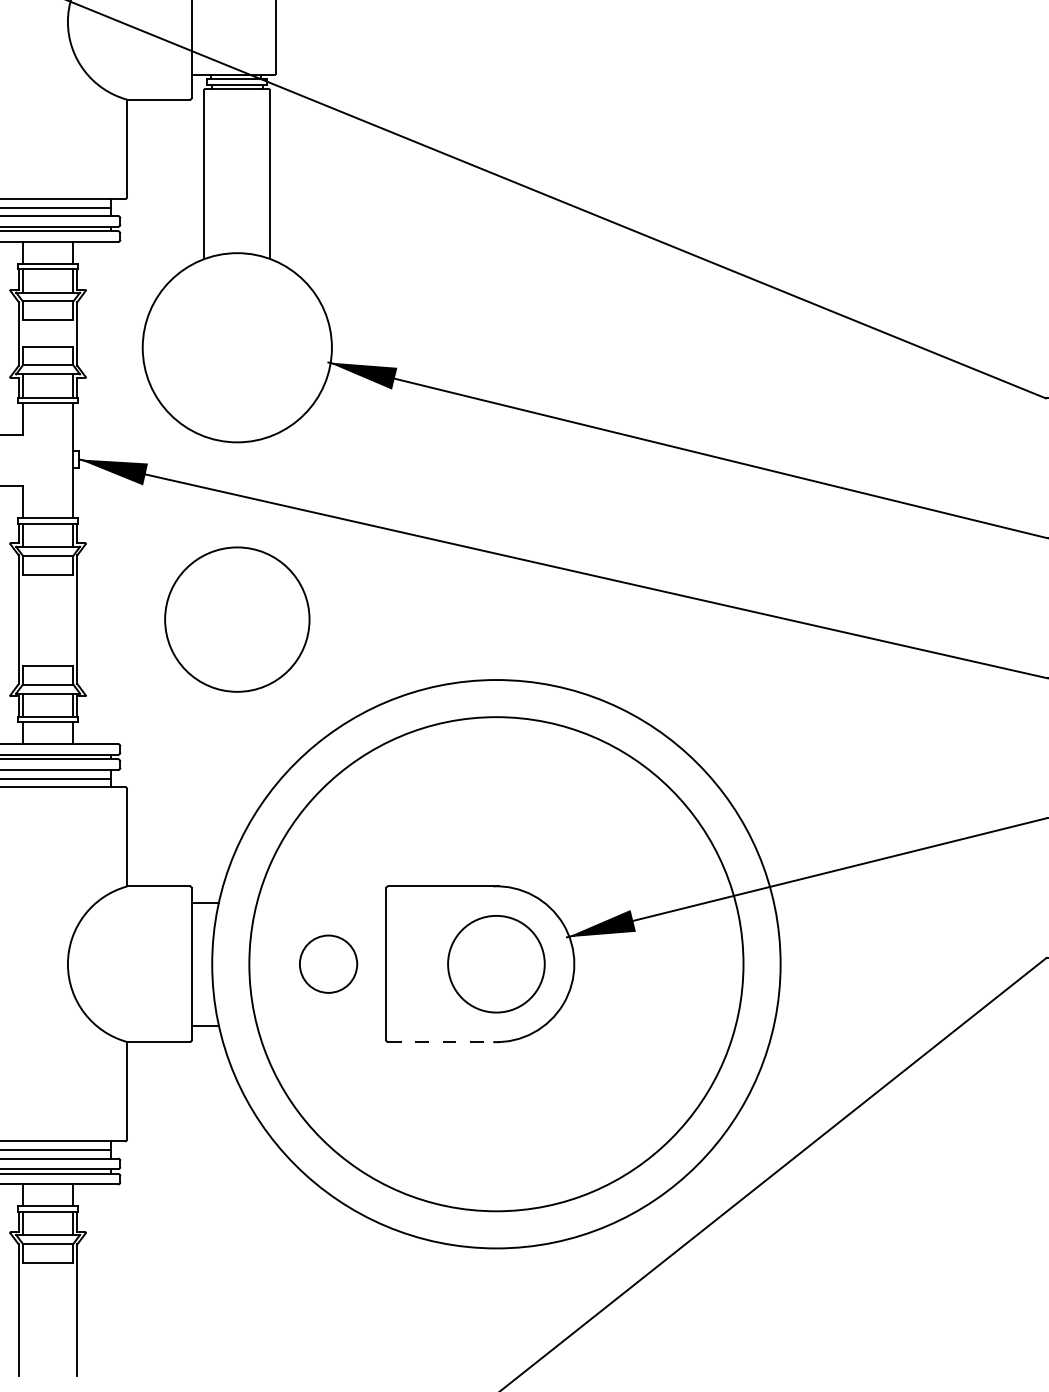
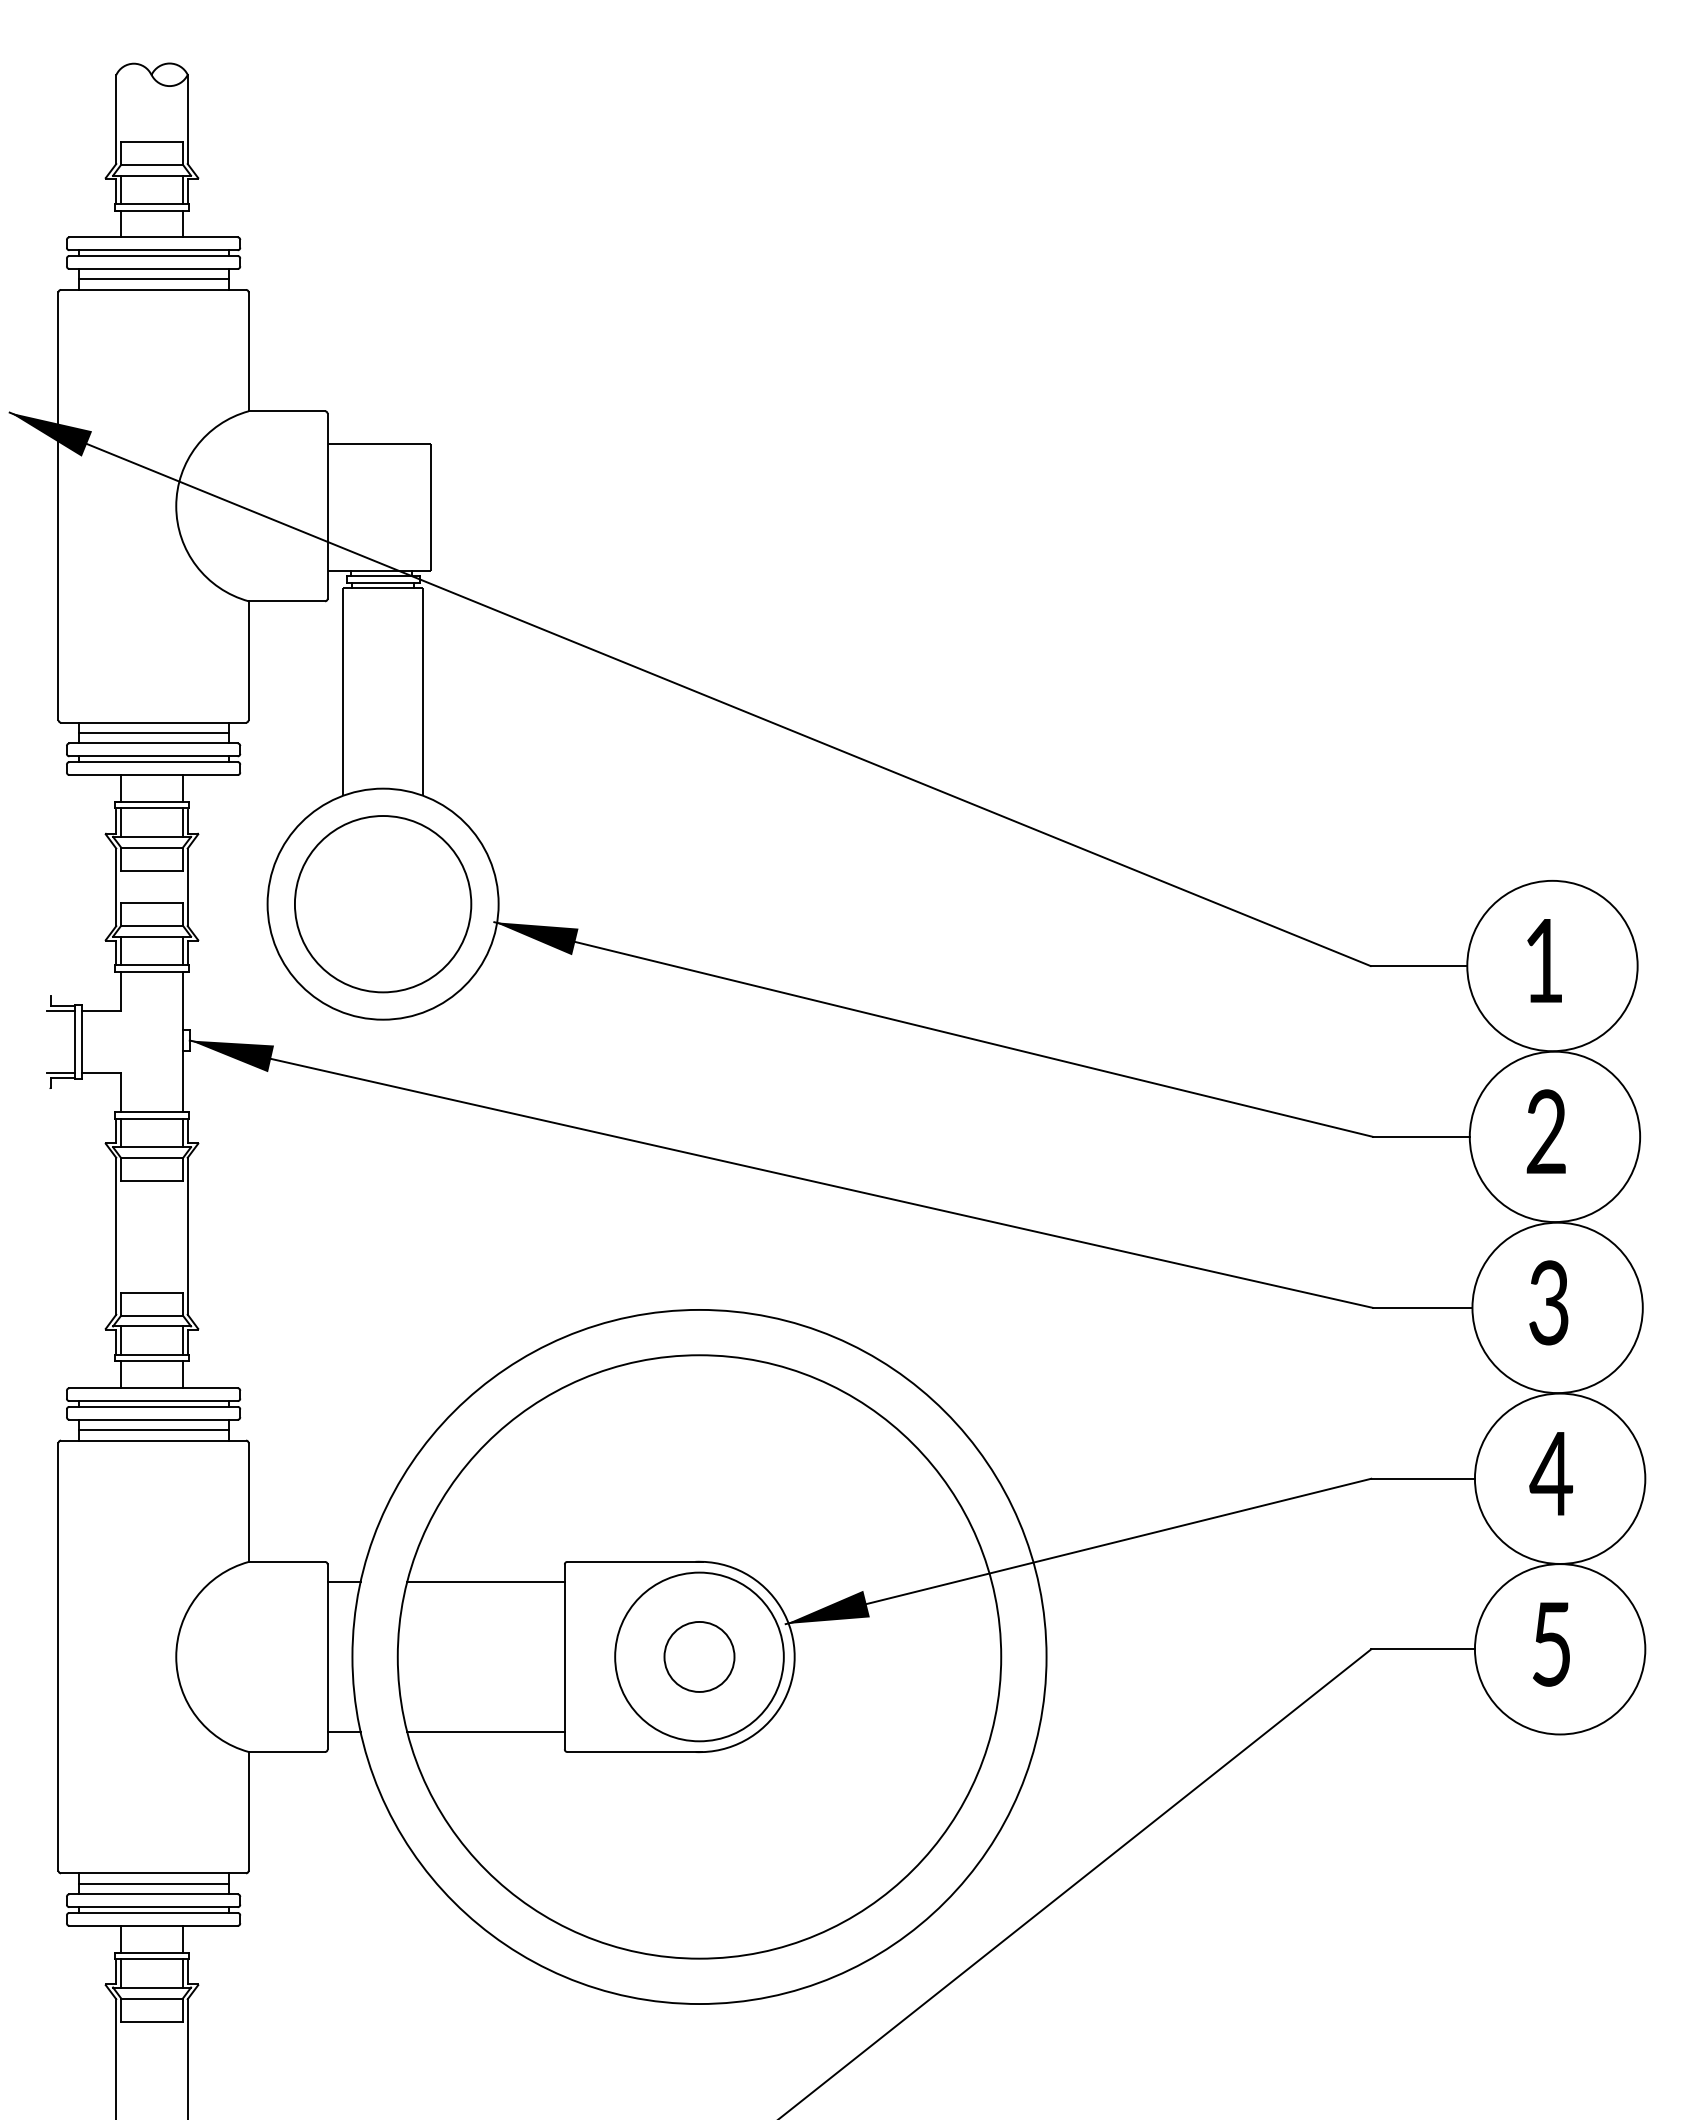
circle: (237, 619) -> (383, 904), moved
line: (321, 902) -> (485, 1581), added
circle: (328, 963) -> (699, 1656), moved
circle: (496, 963) -> (699, 1656), size x1.43
line: (321, 1025) -> (485, 1731), added
line: (444, 1041) -> (635, 1751), dashed -> solid

